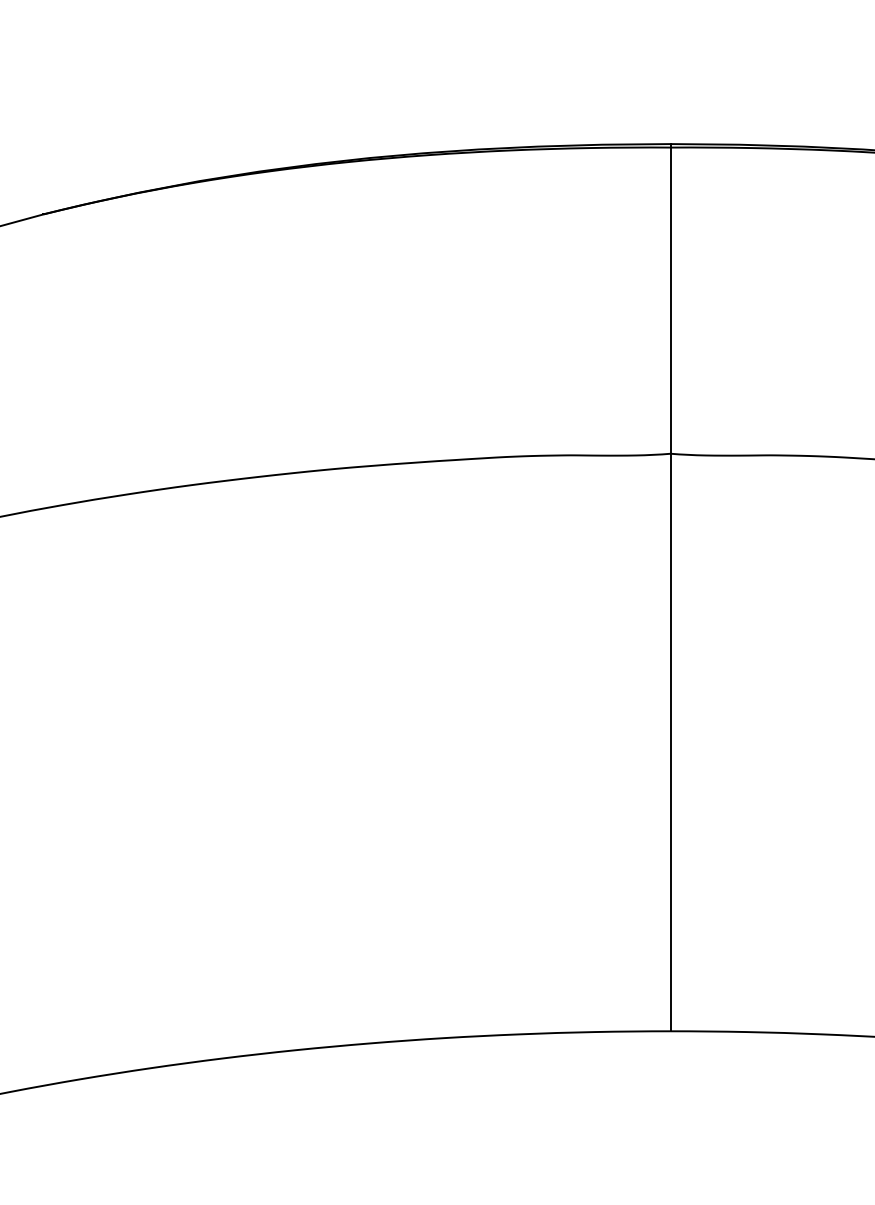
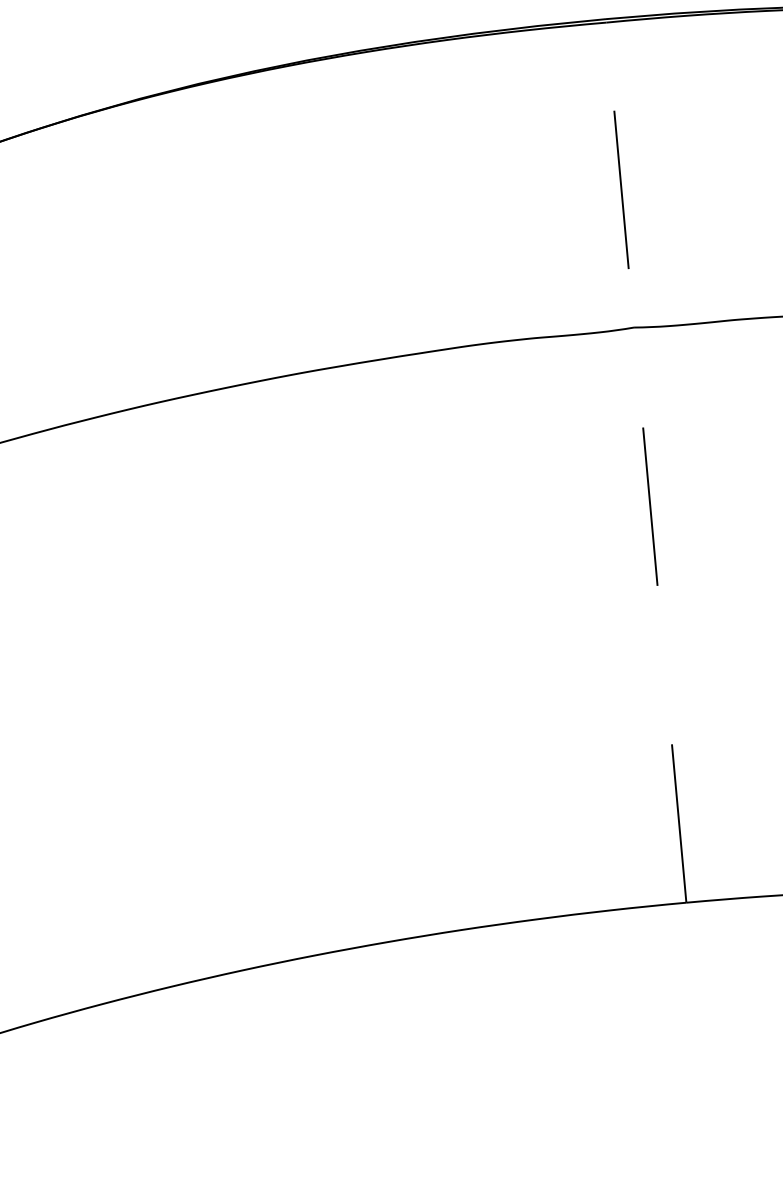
line: (670, 587) -> (645, 460), solid -> dashed

